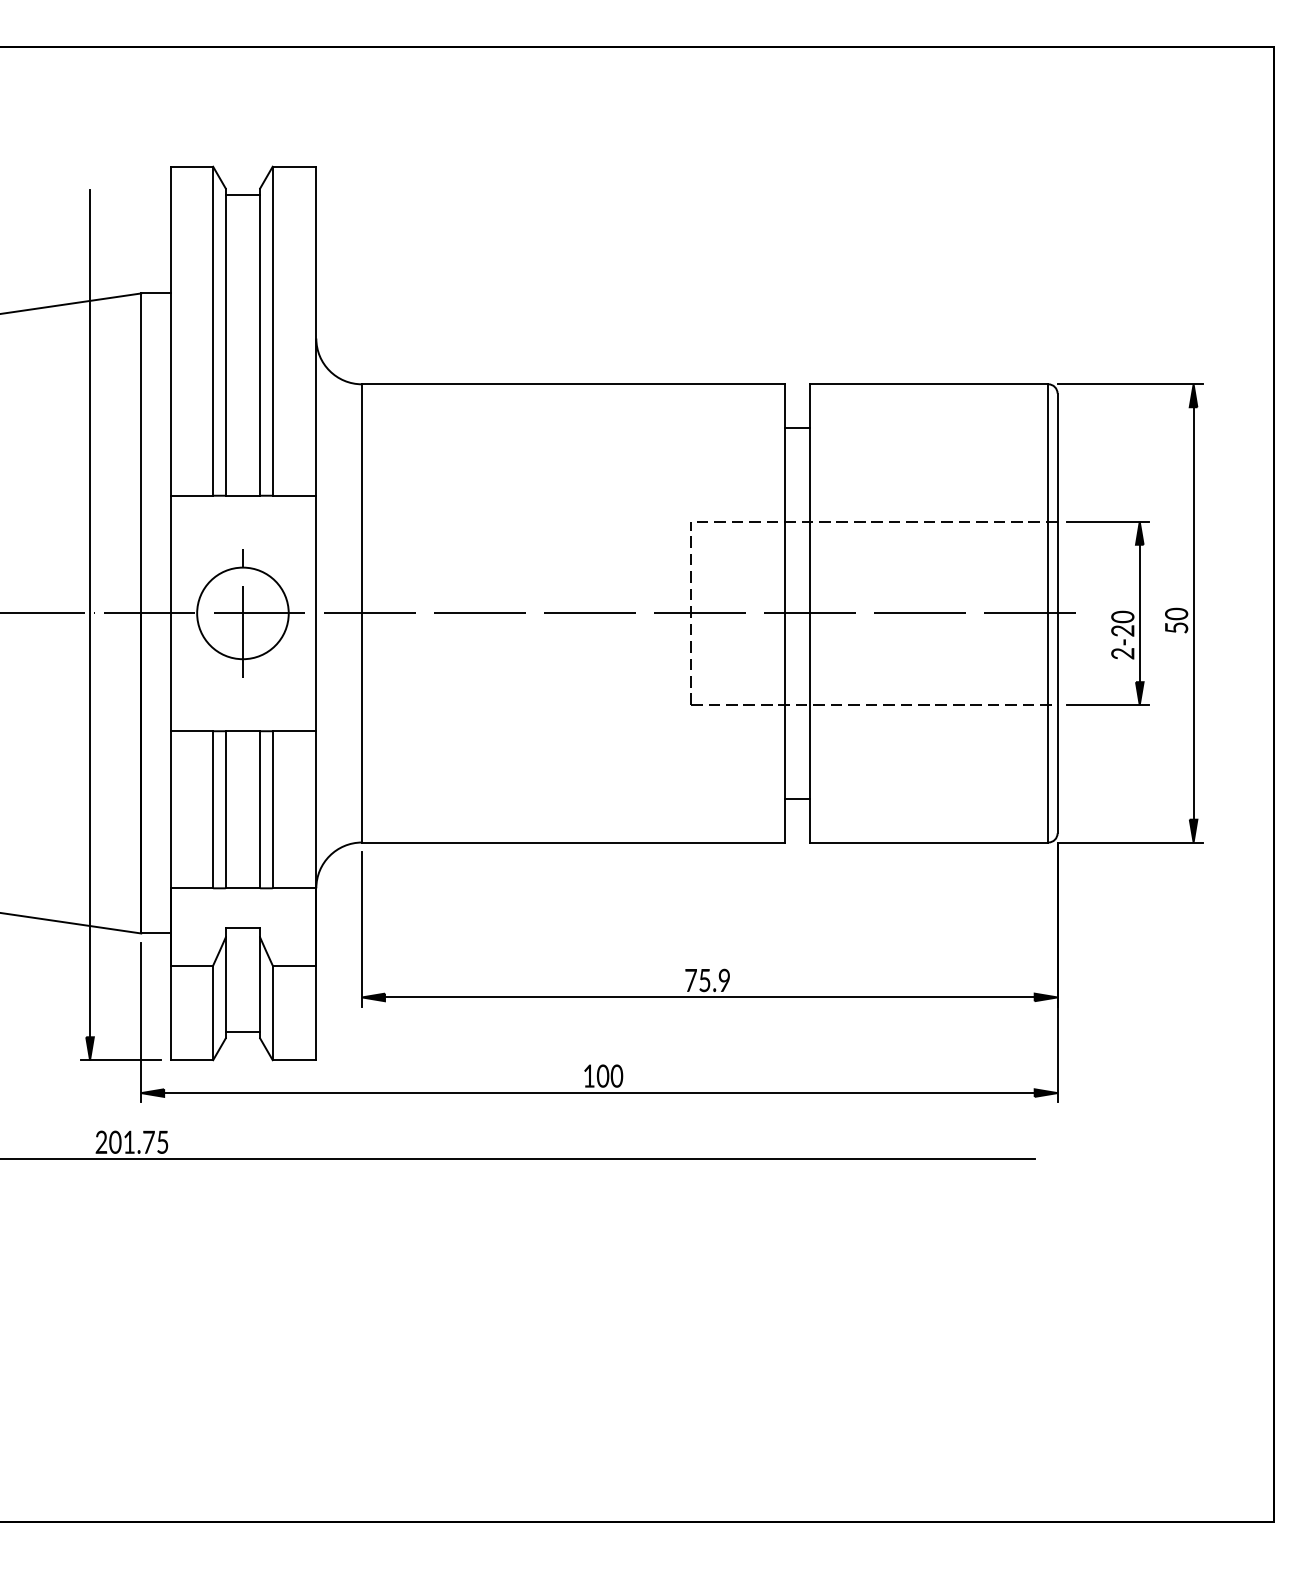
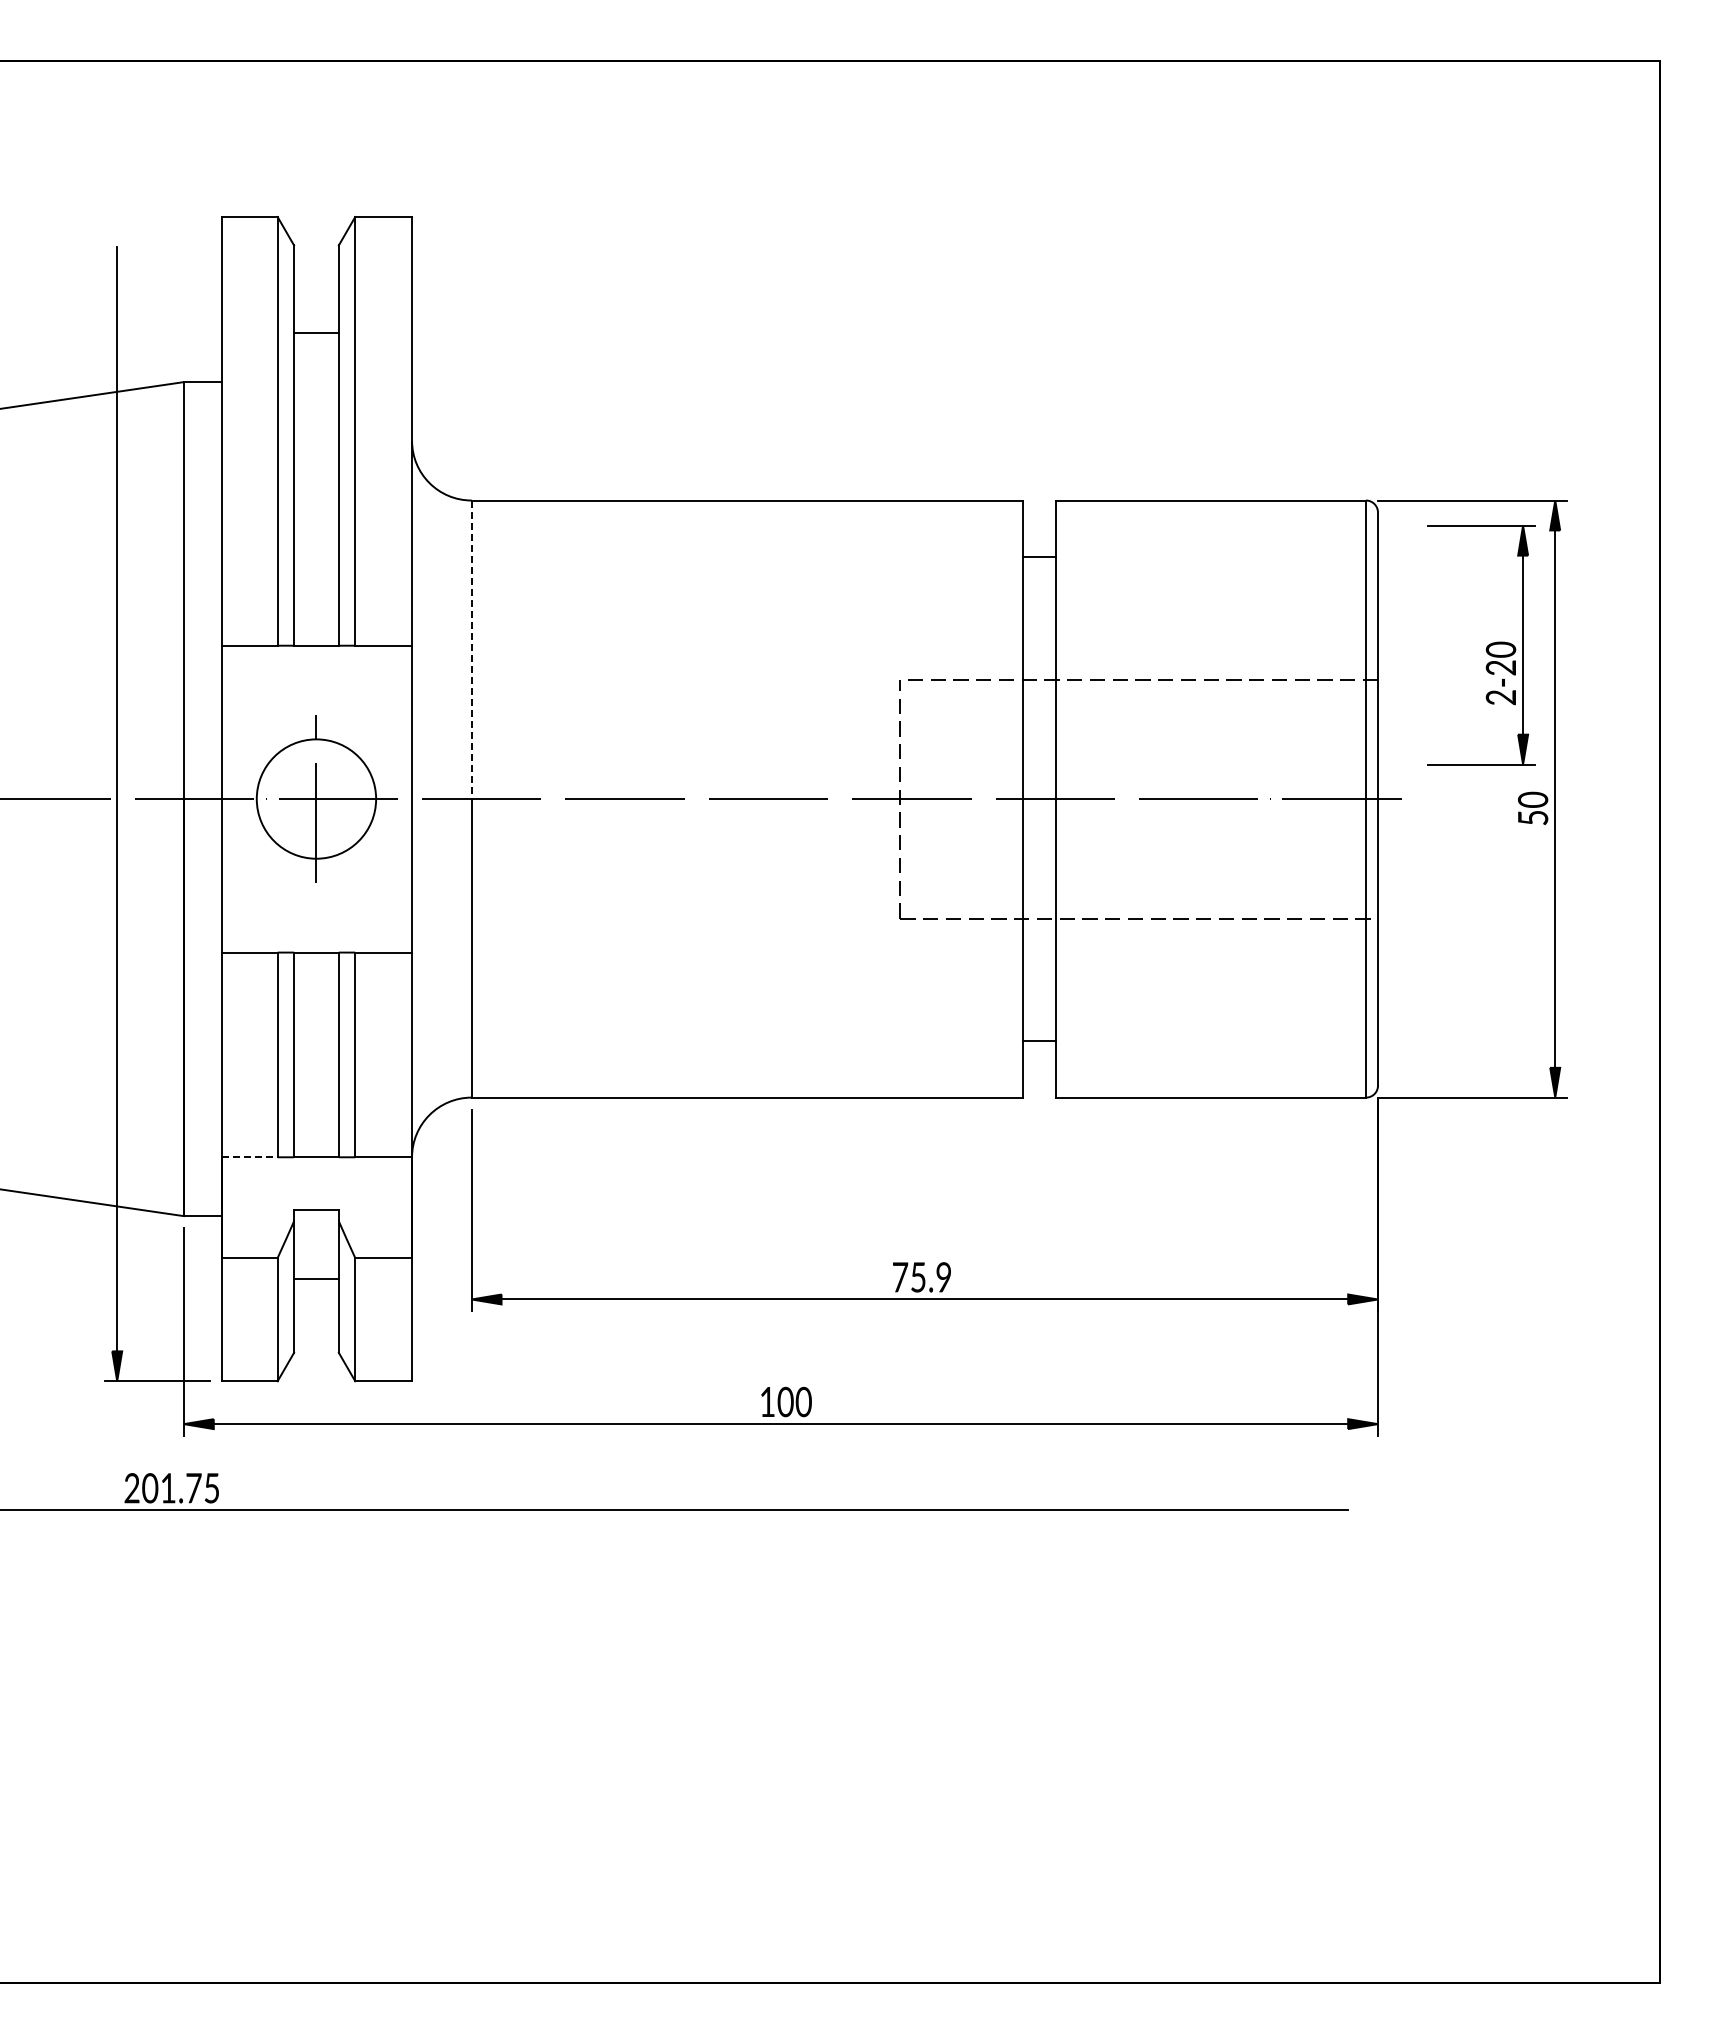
line: (242, 195) -> (316, 333), moved
line: (361, 499) -> (471, 650), solid -> dashed
part: (1107, 613) -> (1481, 645), moved
line: (191, 888) -> (249, 1157), solid -> dashed
line: (242, 1031) -> (316, 1278), moved

